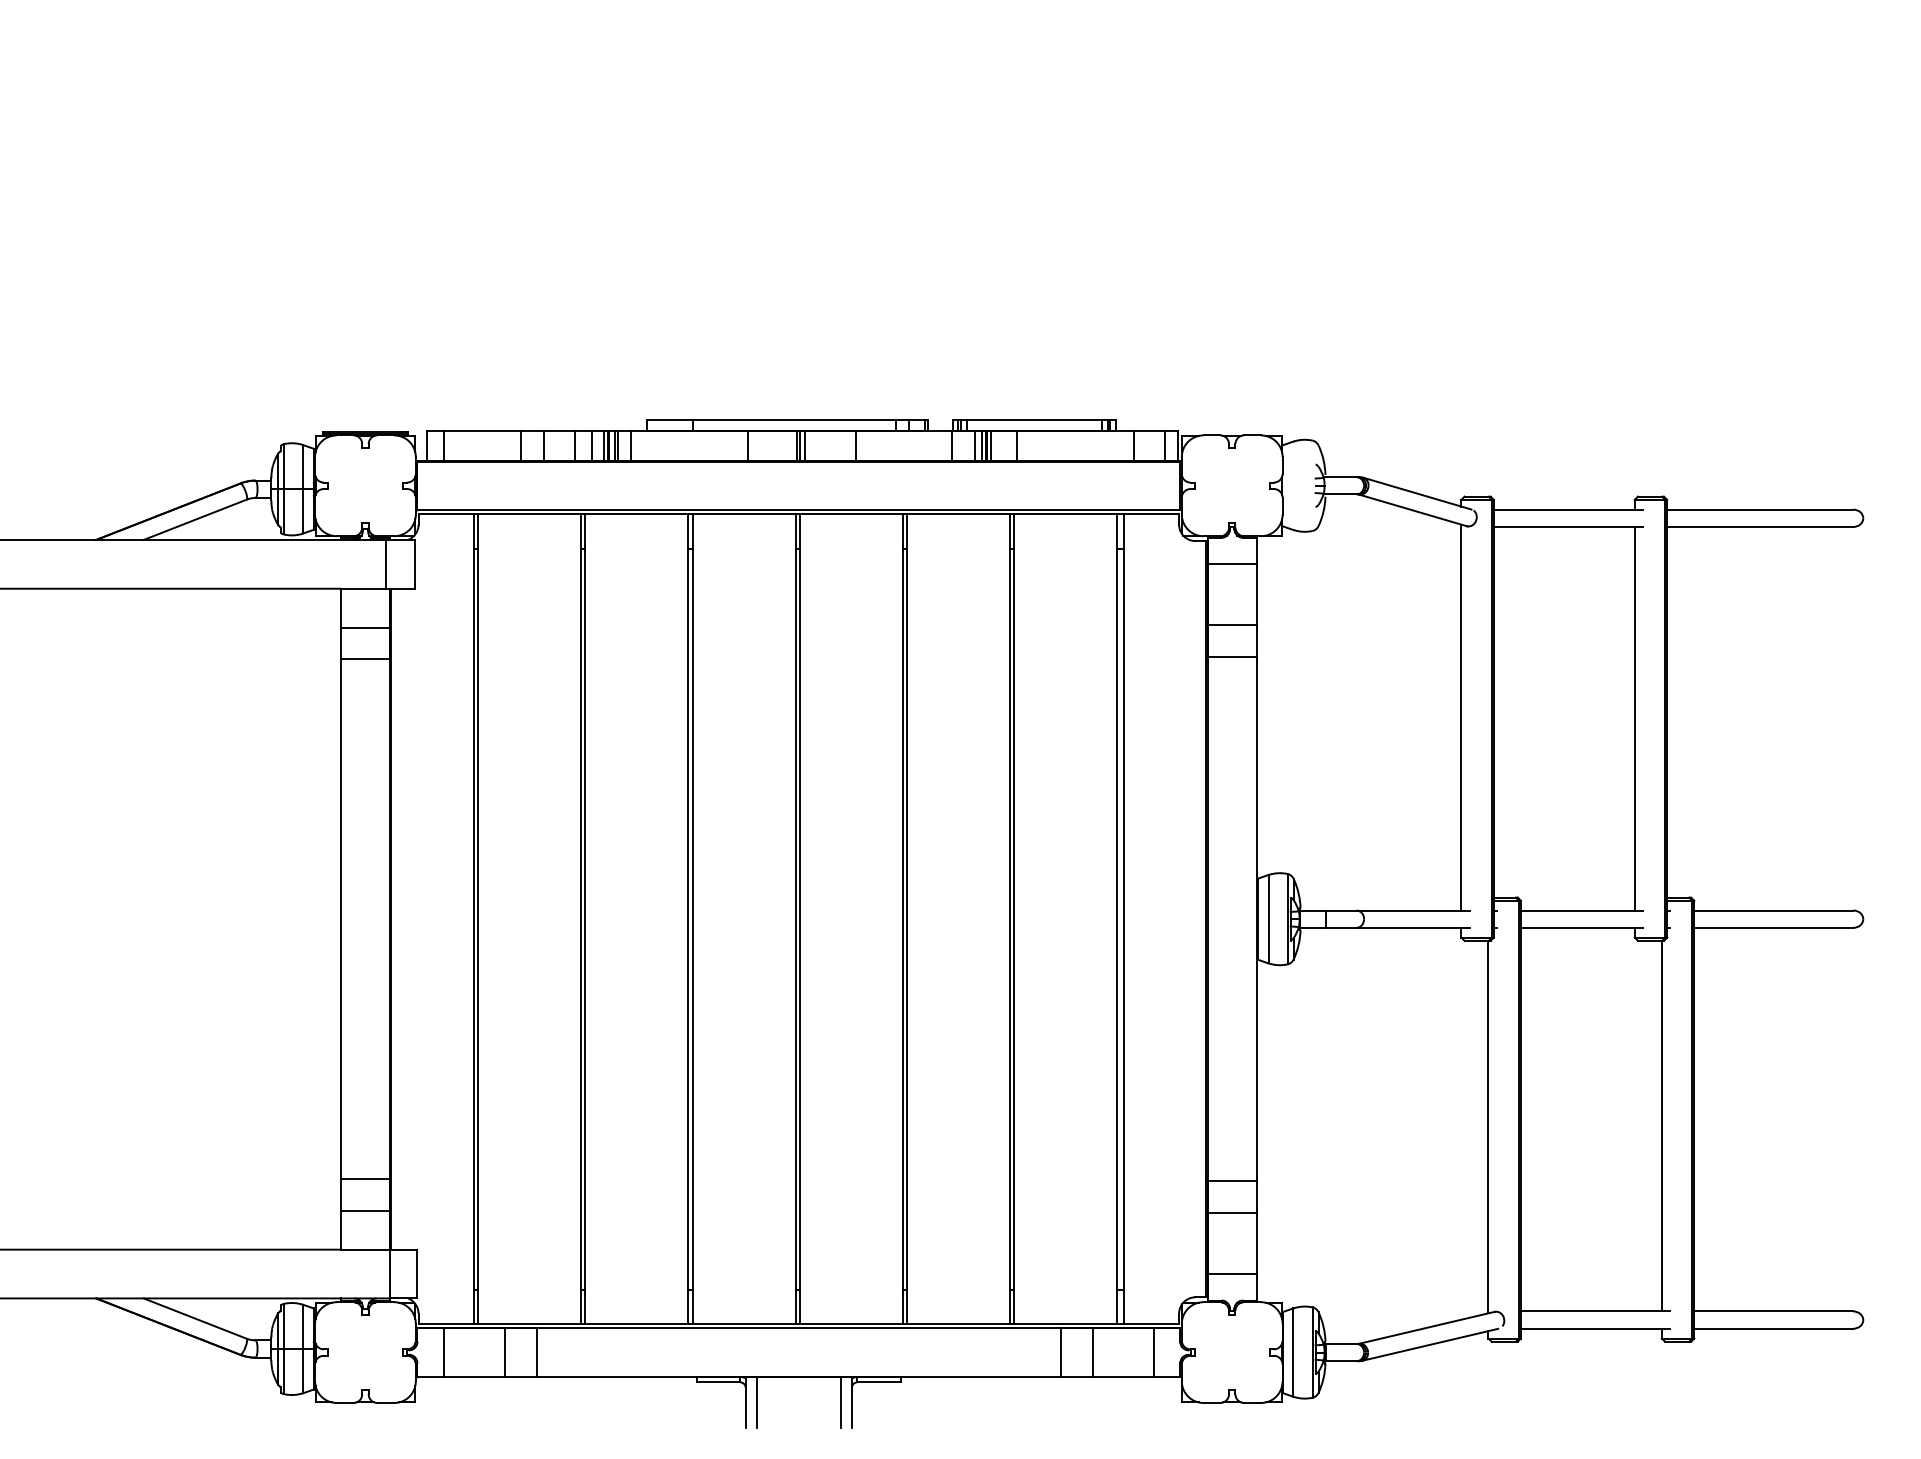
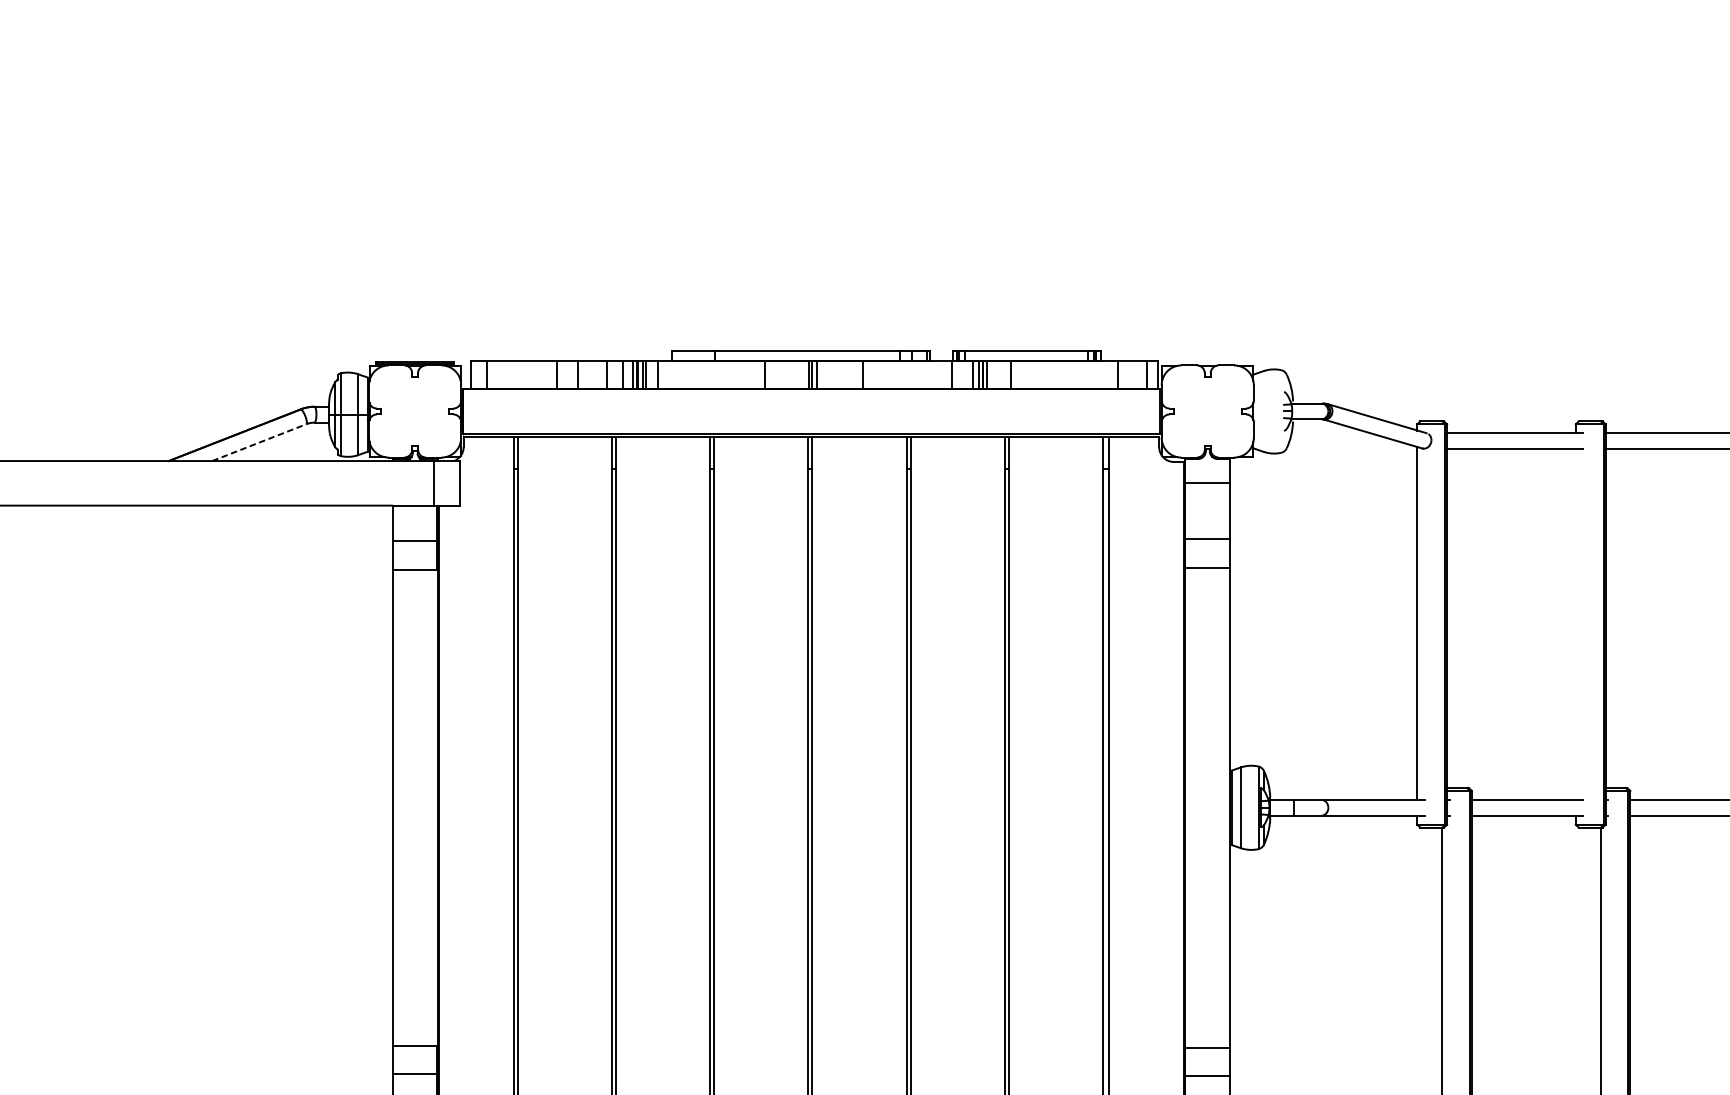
line: (195, 519) -> (259, 442), solid -> dashed
line: (1634, 718) -> (1575, 624), removed

